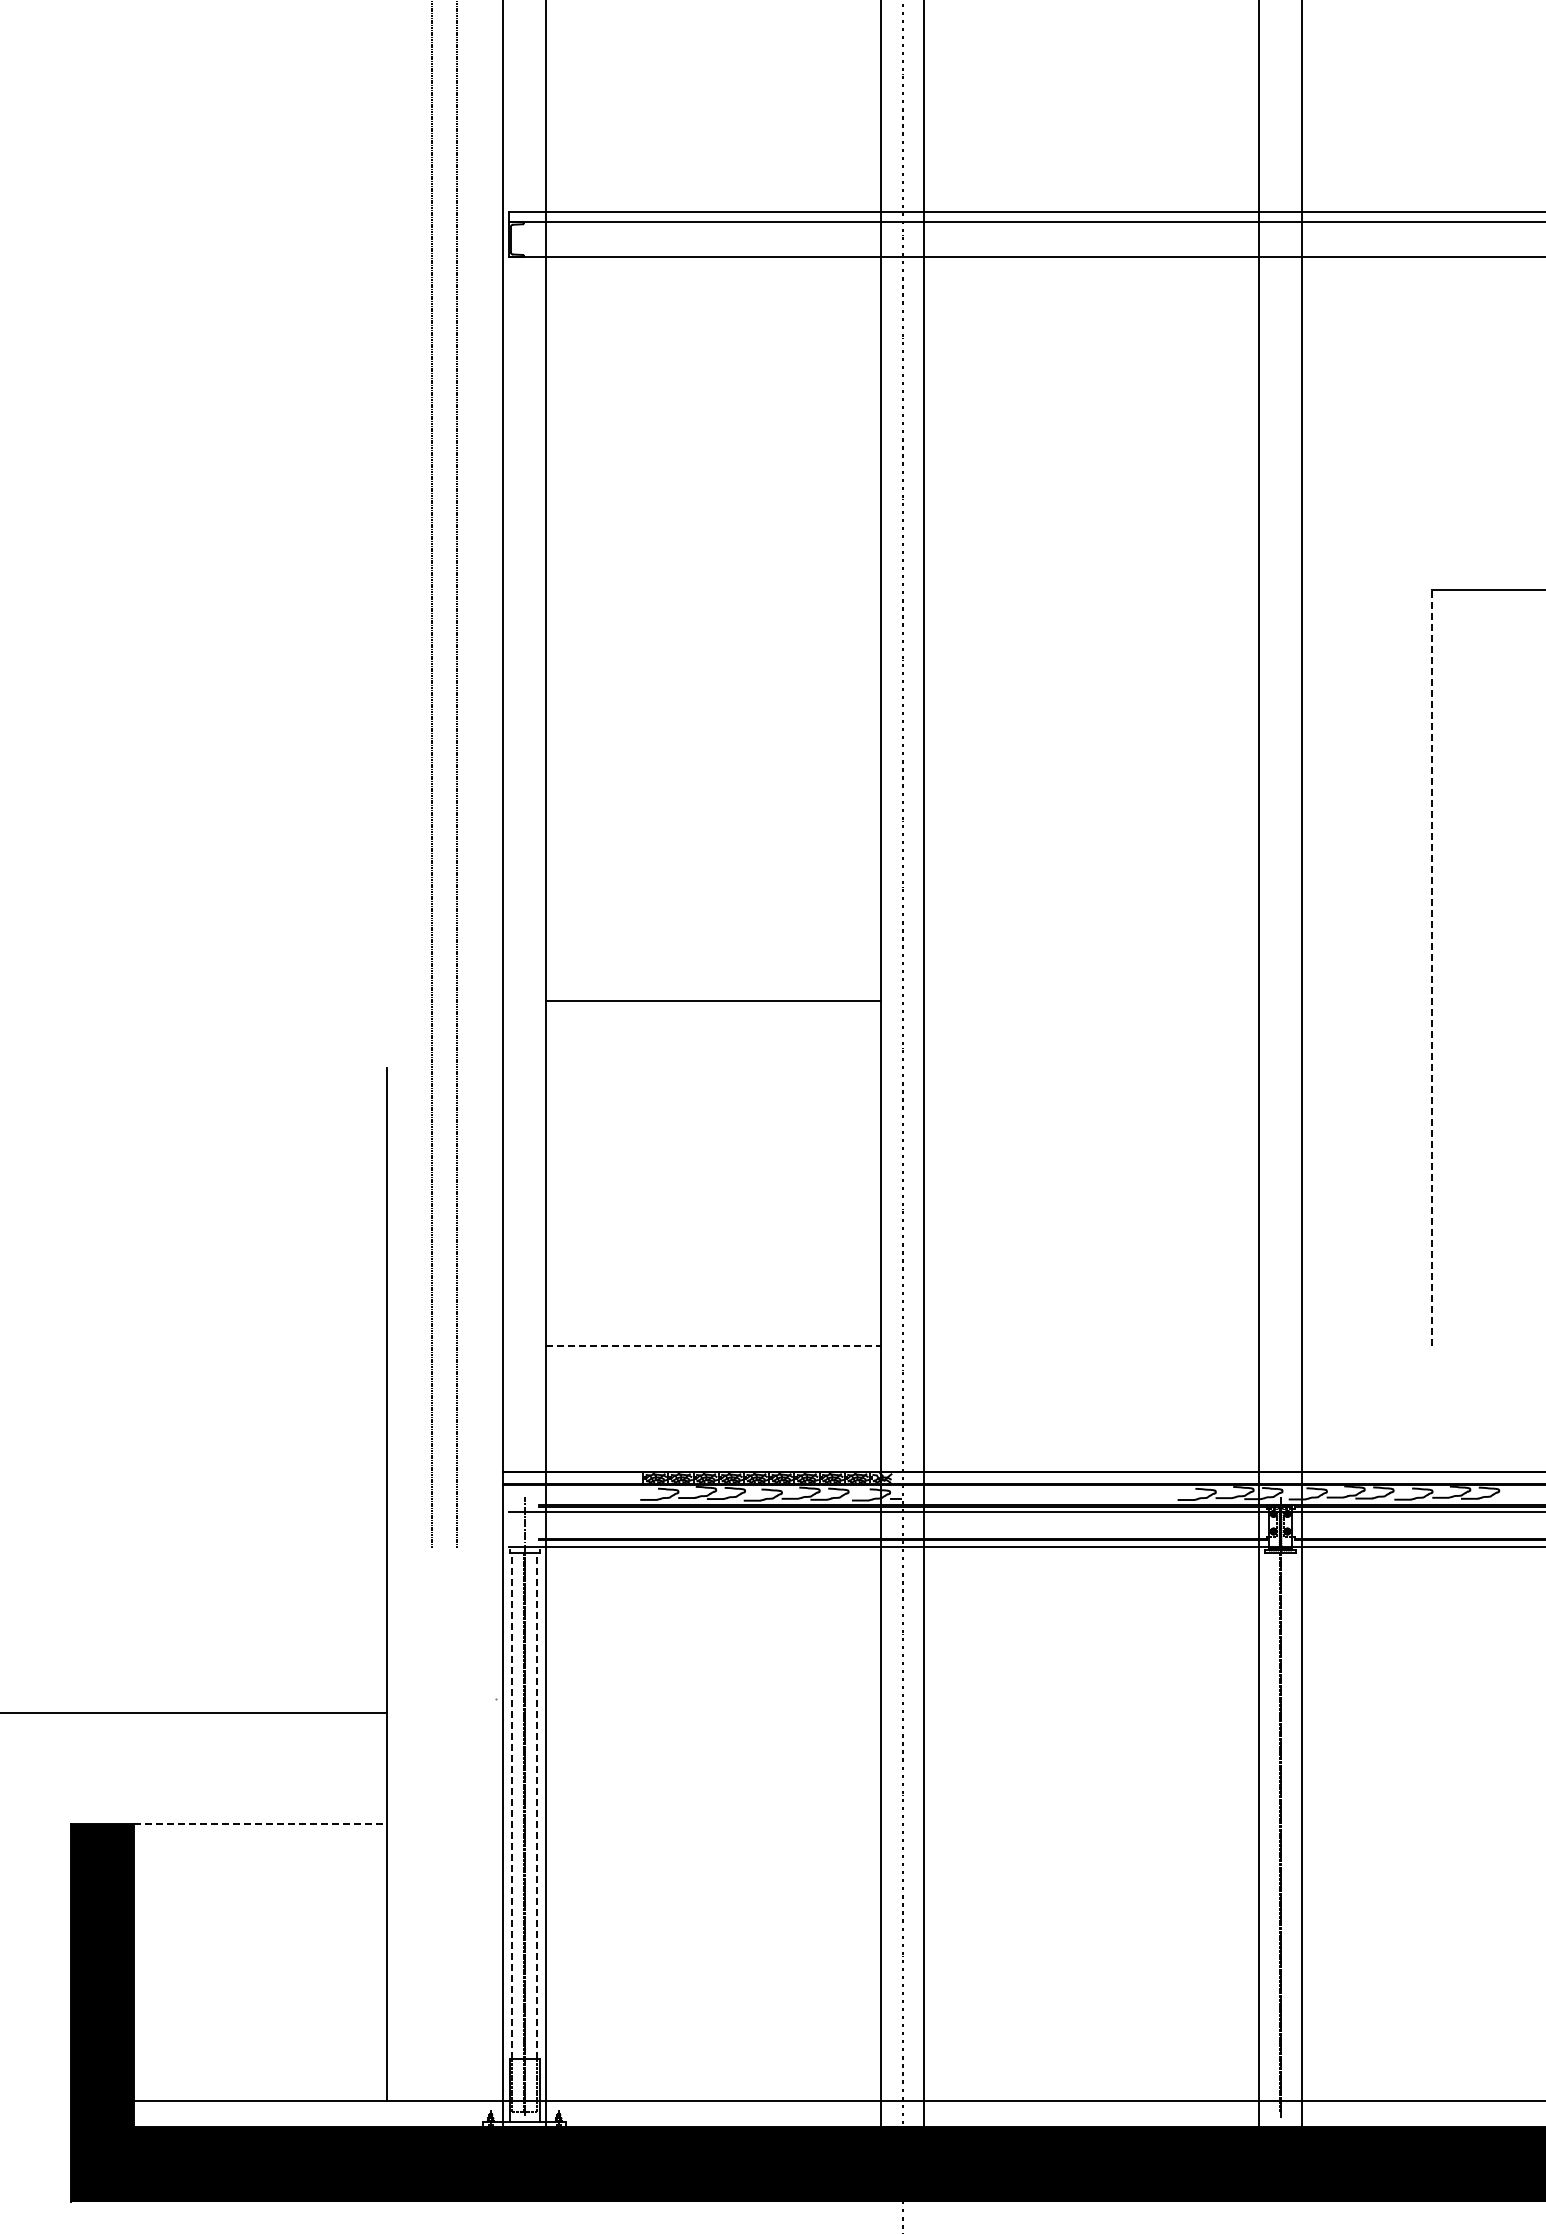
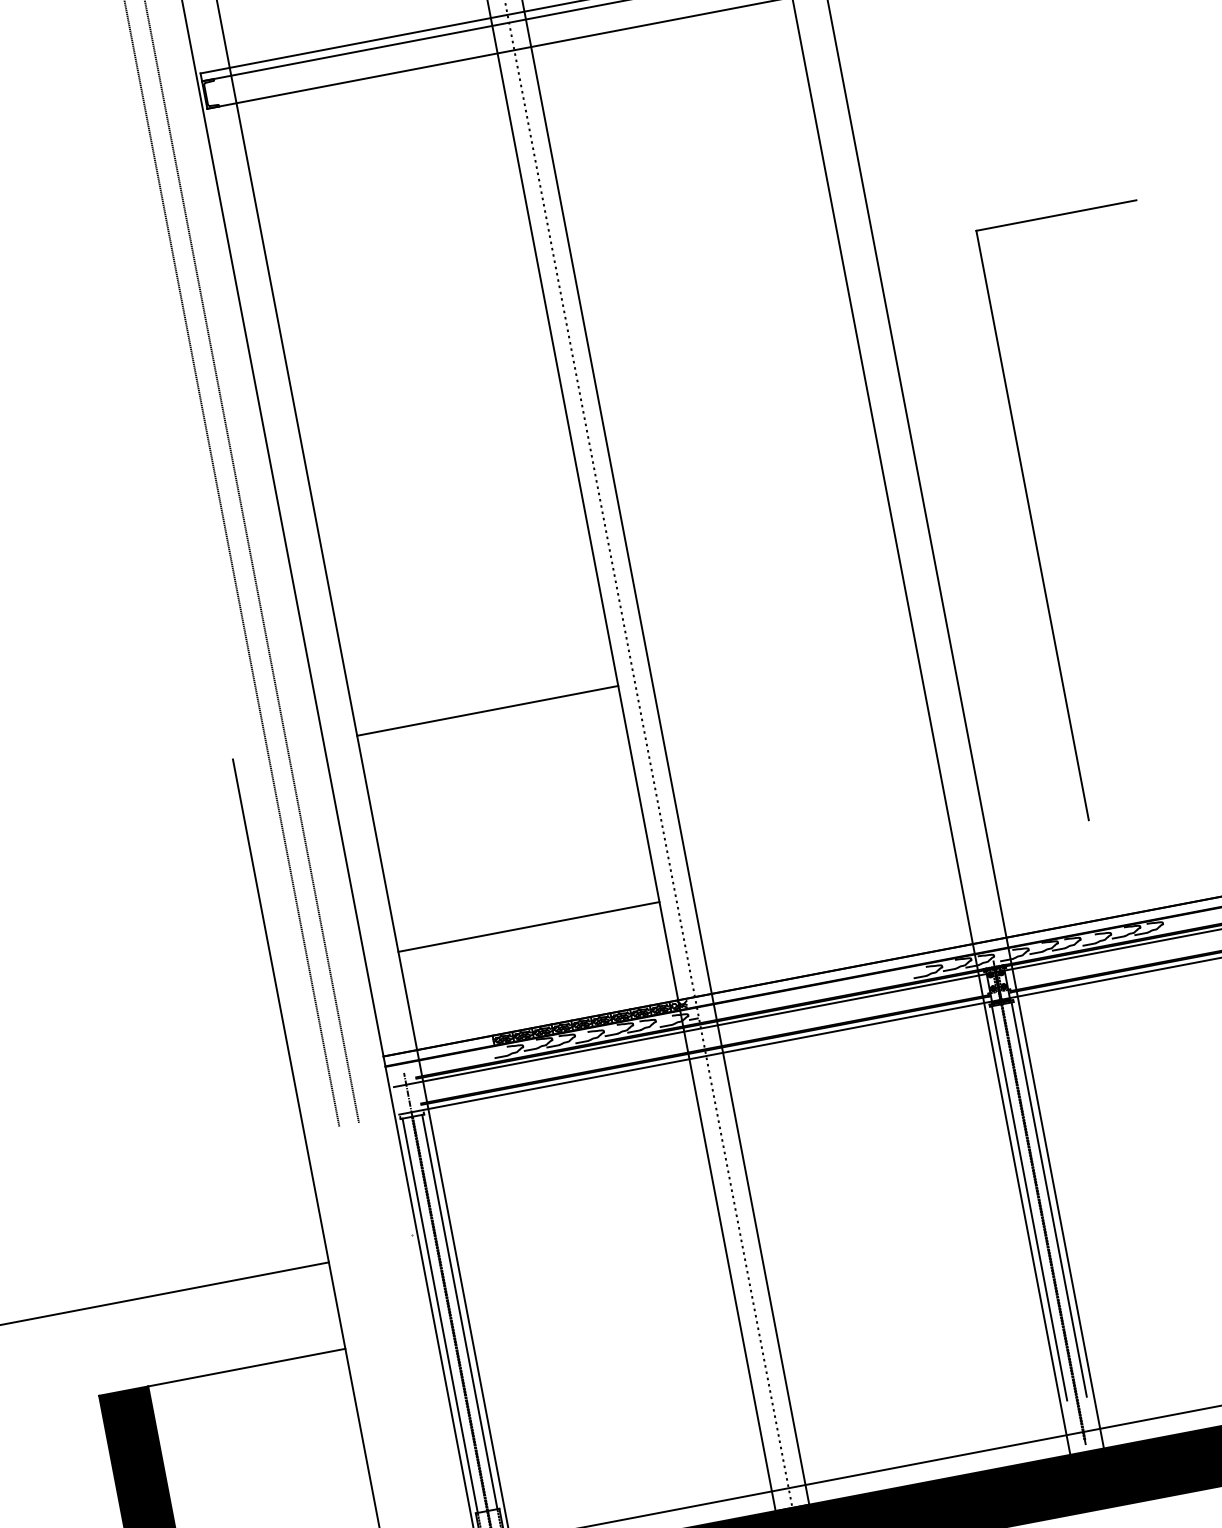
line: (1431, 967) -> (1032, 525), dashed -> solid
line: (713, 1001) -> (487, 710), moved
line: (714, 1345) -> (529, 926), dashed -> solid
line: (512, 1805) -> (440, 1315), dashed -> solid
line: (537, 1805) -> (459, 1311), dashed -> solid
line: (1267, 1805) -> (1029, 1203), added
line: (1293, 1805) -> (1049, 1199), added
line: (261, 1824) -> (247, 1367), dashed -> solid

